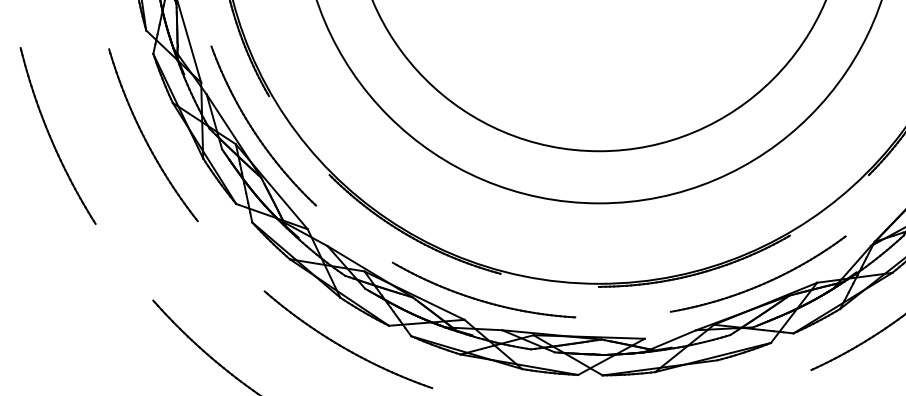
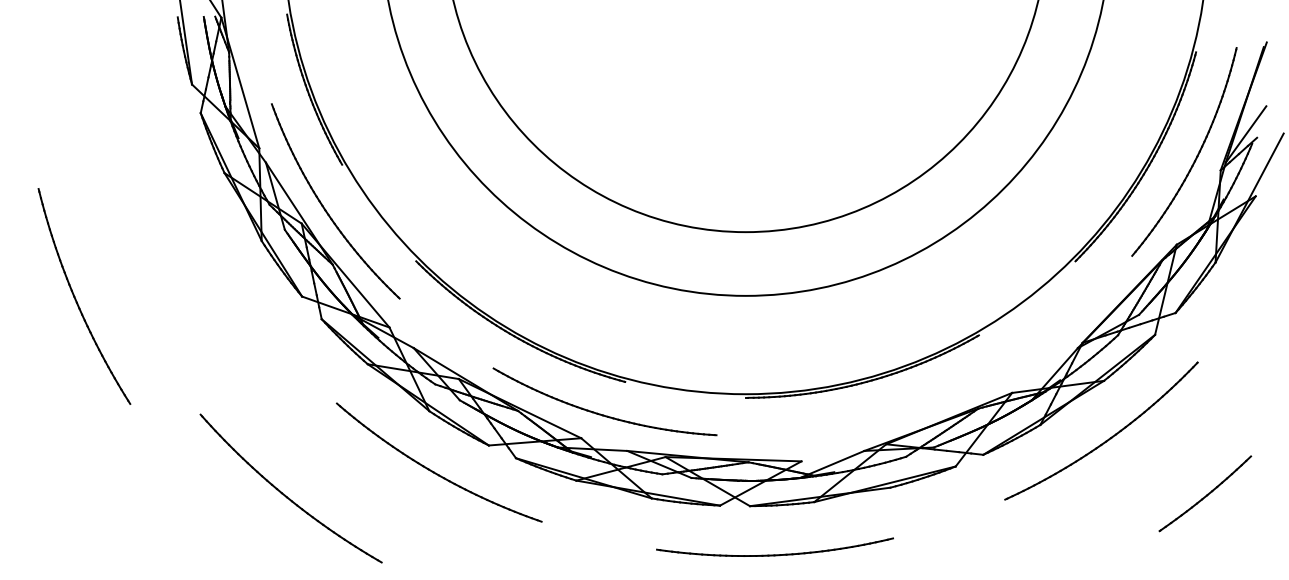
part: (51, 137) -> (76, 298), moved
part: (145, 138) -> (191, 216), removed
part: (762, 283) -> (945, 393), removed

